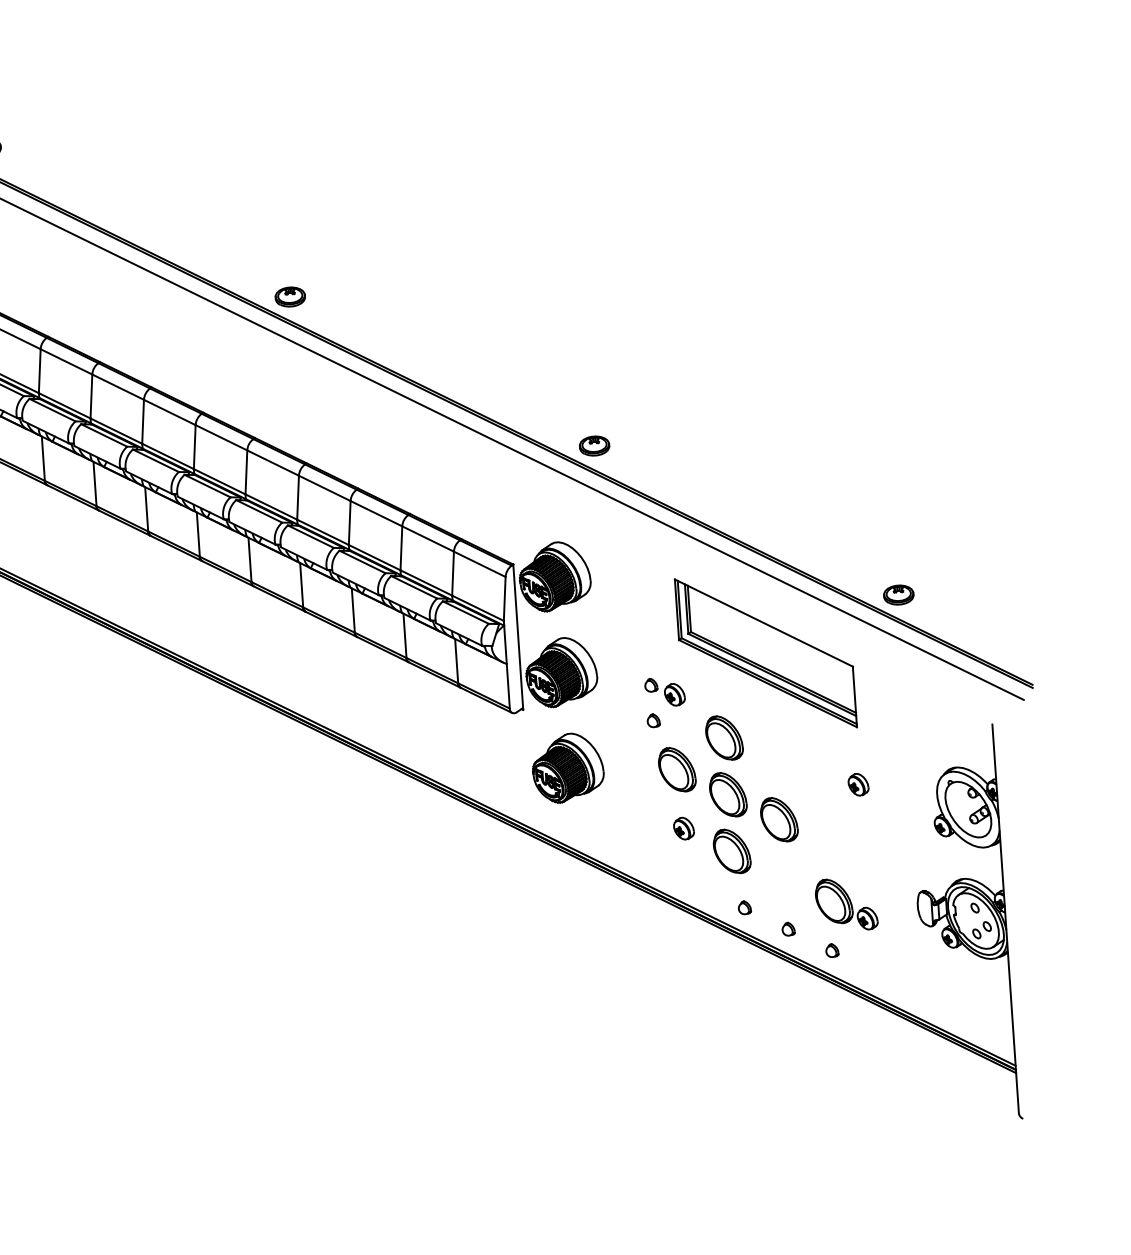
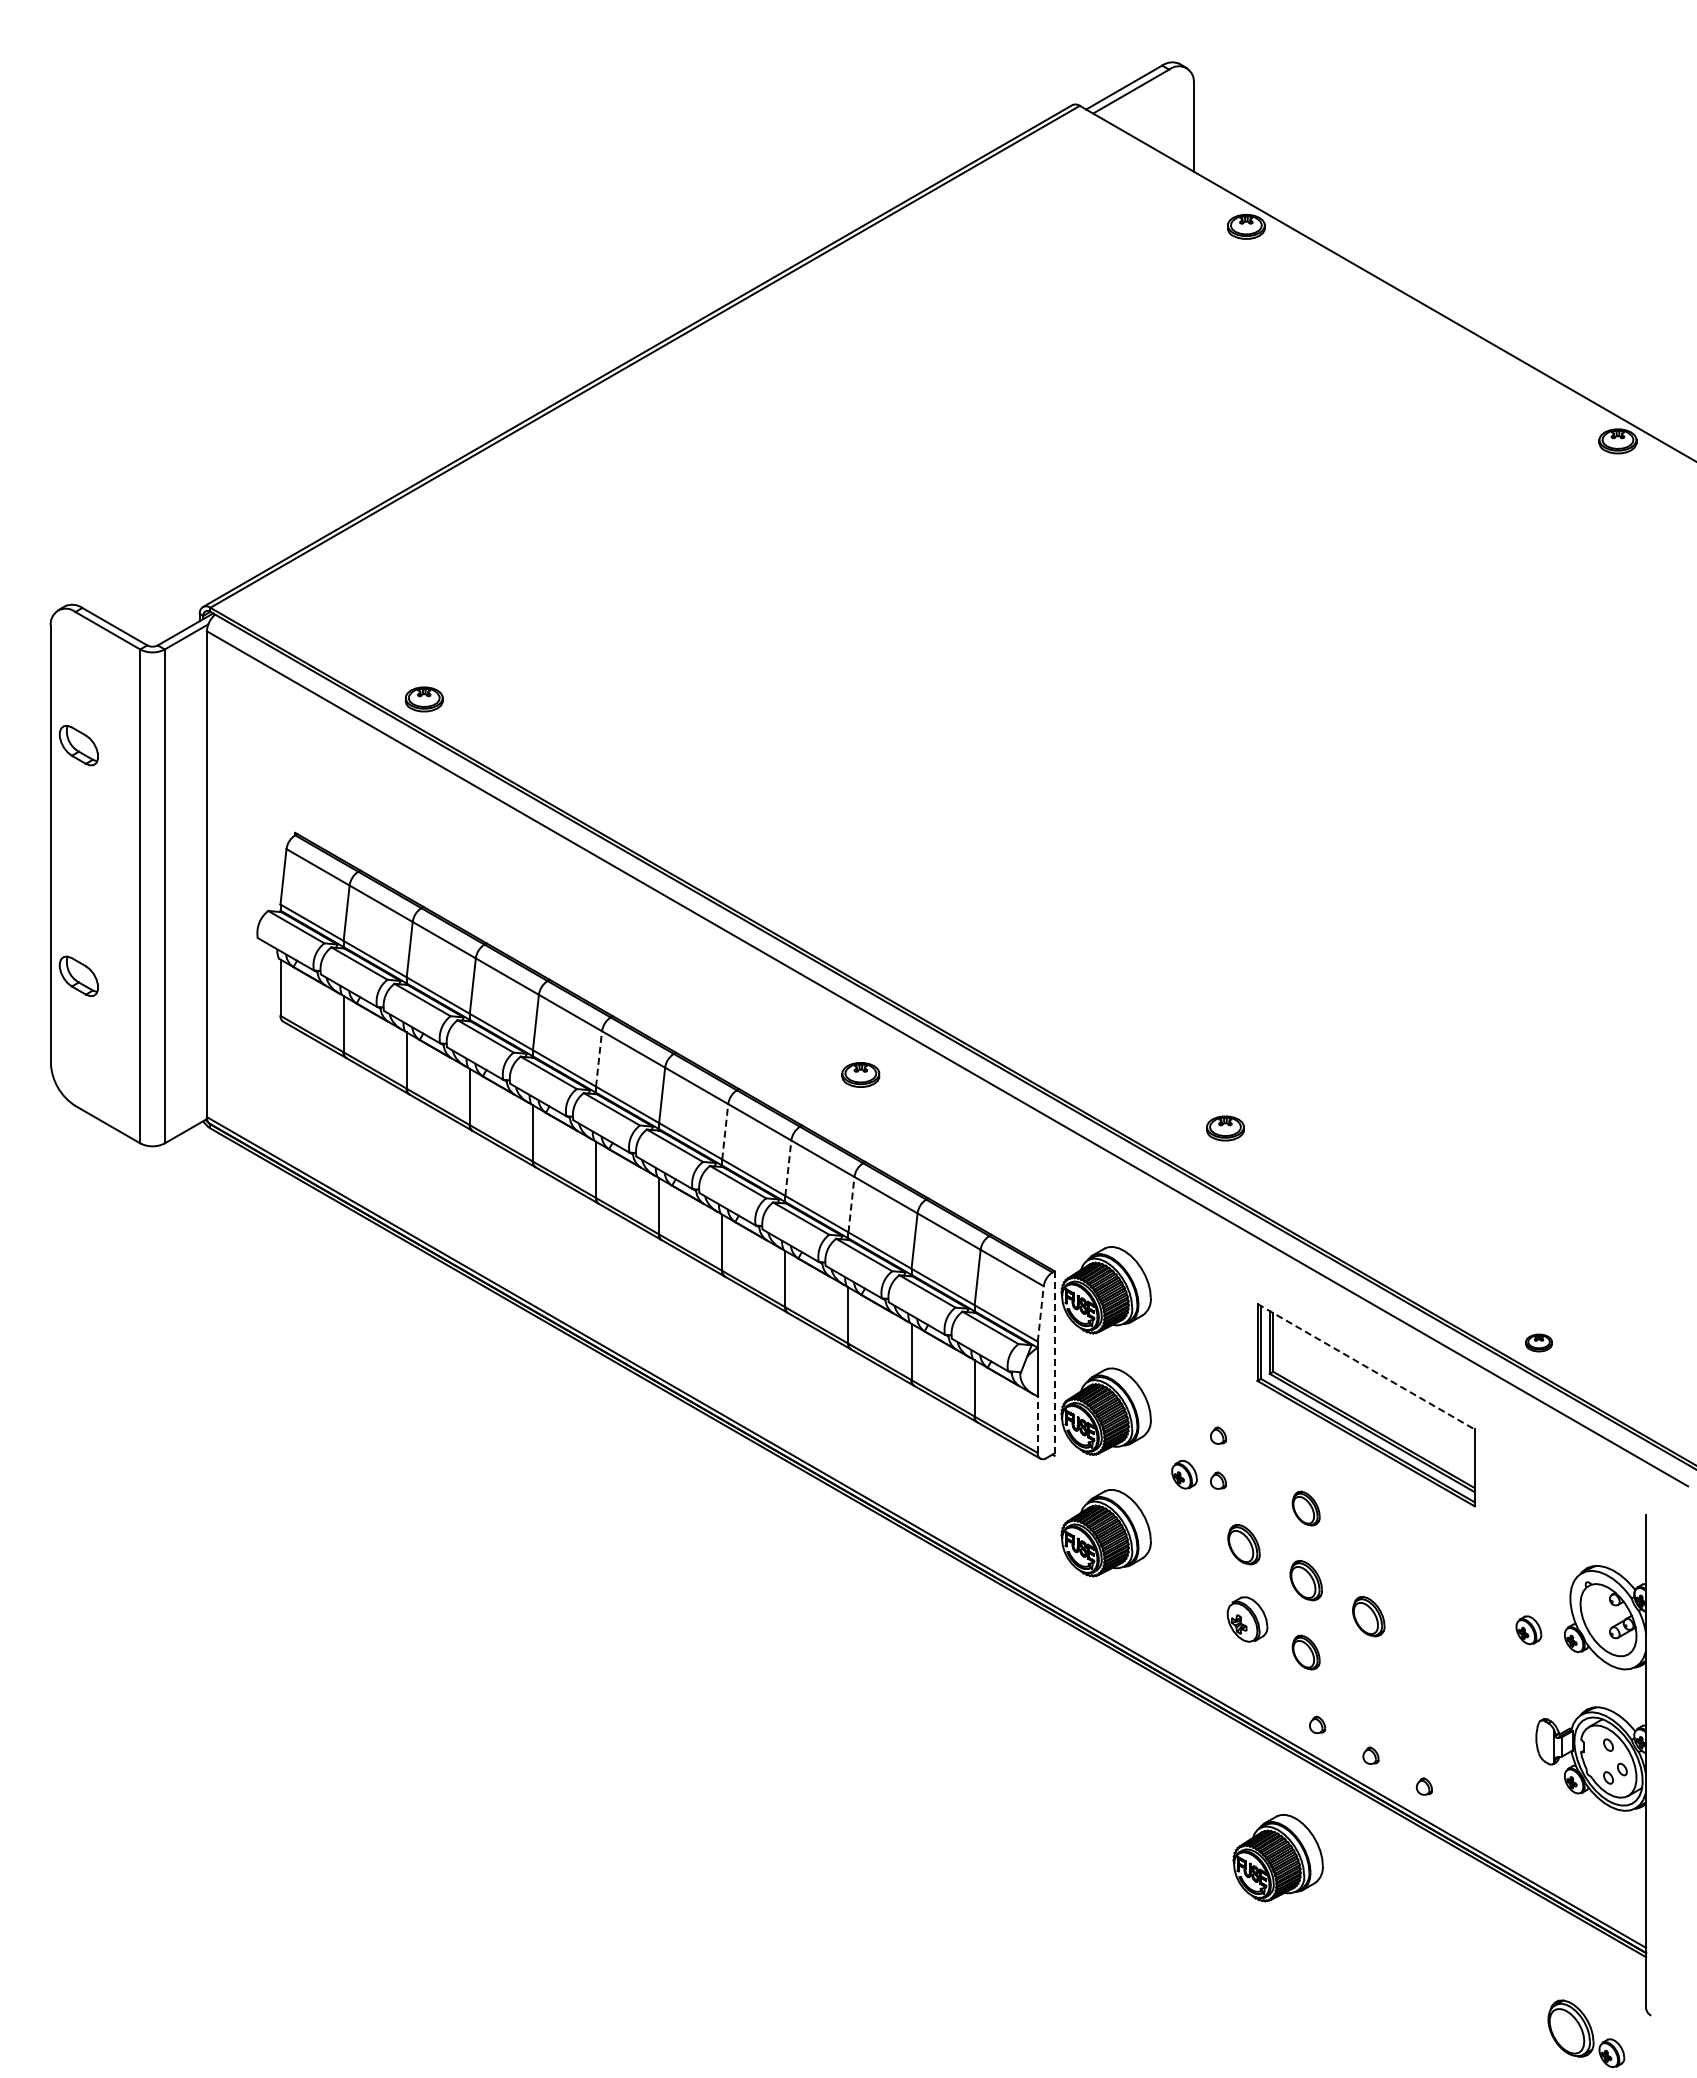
part: (290, 296) -> (860, 1074), moved
line: (143, 421) -> (599, 1058), solid -> dashed
part: (594, 446) -> (1225, 1128), moved
line: (246, 472) -> (725, 1131), solid -> dashed
line: (298, 497) -> (788, 1168), solid -> dashed
line: (349, 522) -> (851, 1204), solid -> dashed
part: (898, 594) -> (1538, 1342), size x0.7
line: (504, 598) -> (1040, 1313), solid -> dashed
line: (764, 622) -> (1366, 1366), solid -> dashed
line: (518, 638) -> (1054, 1364), solid -> dashed
line: (508, 686) -> (1037, 1424), solid -> dashed
part: (674, 694) -> (1184, 1474), moved
part: (723, 737) -> (1305, 1508), size x0.6
part: (676, 769) -> (1243, 1544), size x0.7
part: (858, 784) -> (1528, 1630), moved
part: (727, 794) -> (1305, 1580), size x0.7
part: (779, 819) -> (1368, 1616), size x0.7
part: (683, 828) -> (1247, 1619), size x1.6
part: (731, 851) -> (1305, 1652), size x0.6
part: (846, 904) -> (1586, 2033), moved
part: (720, 1015) -> (1277, 1858), added

